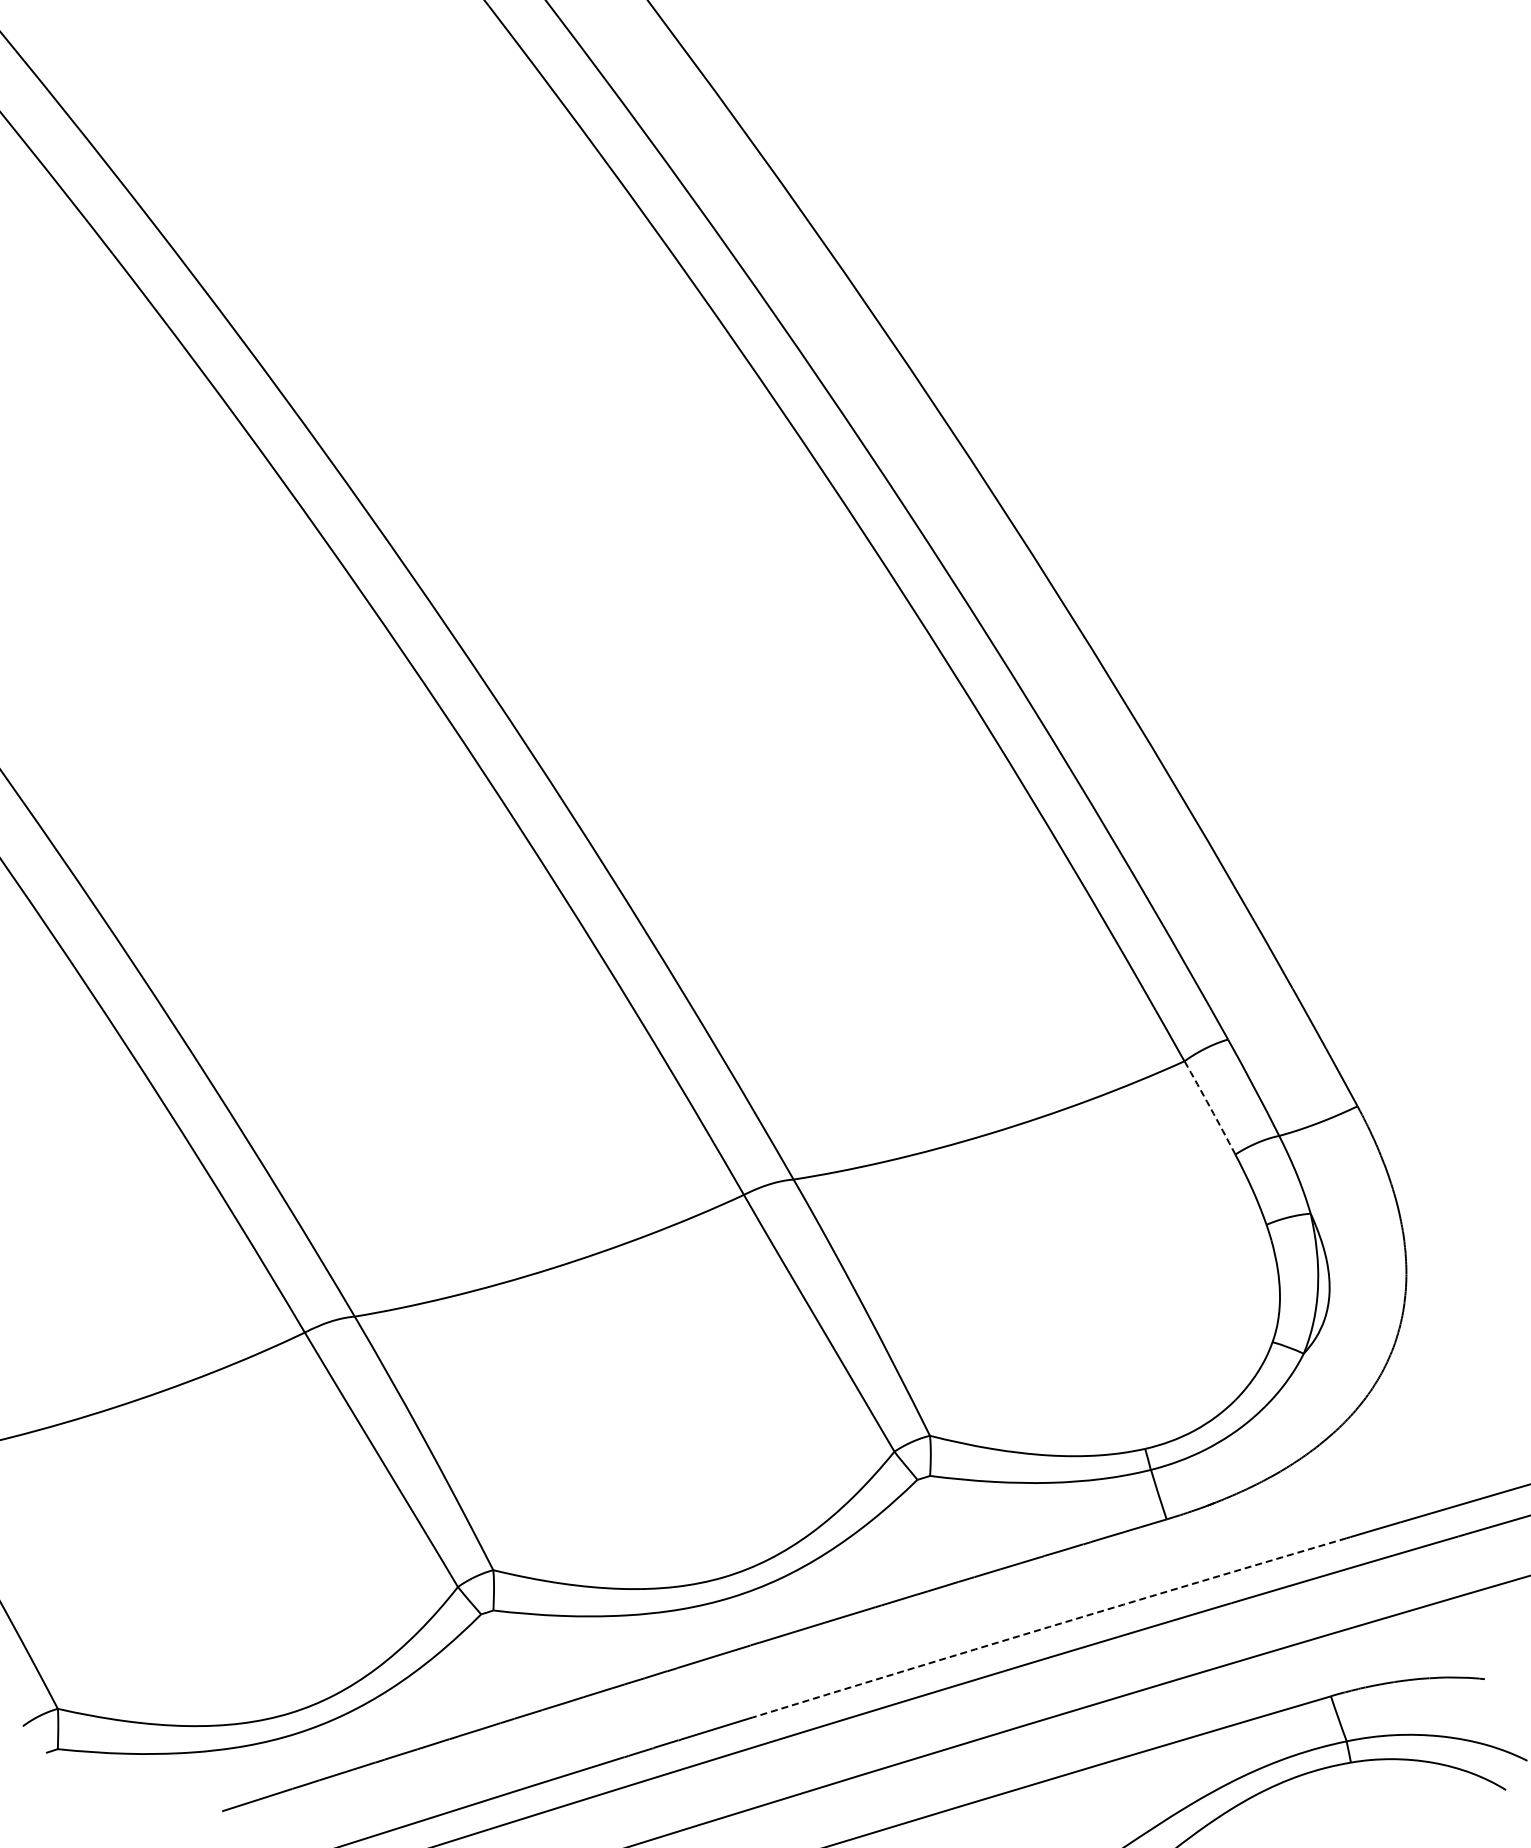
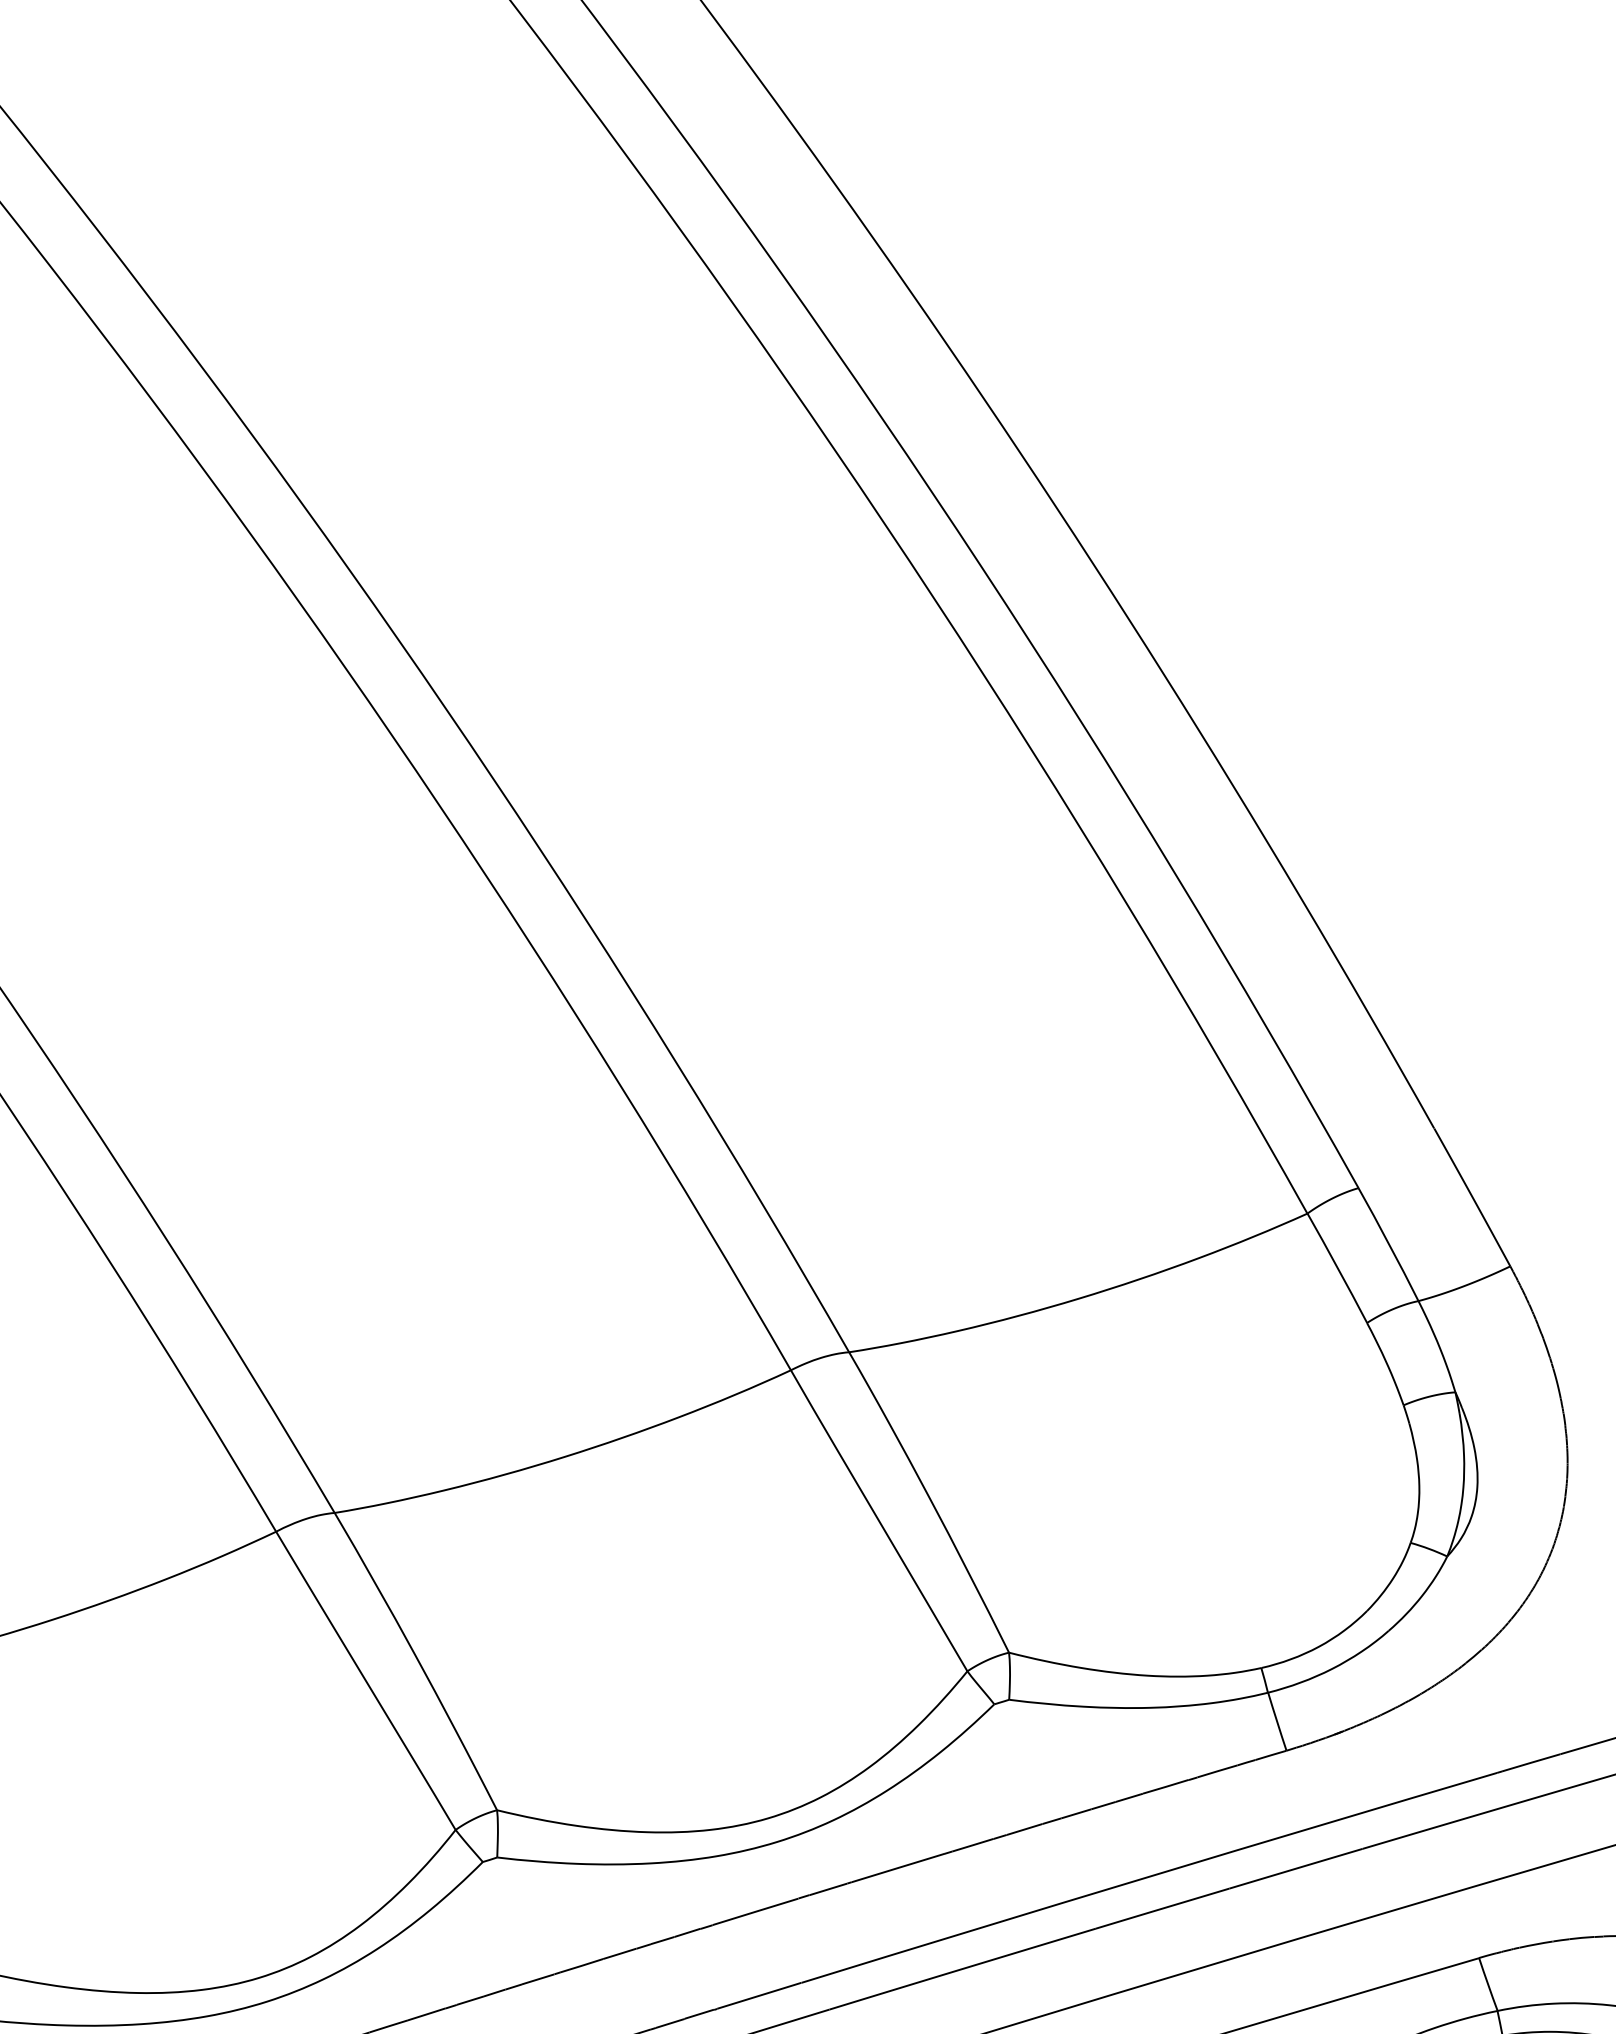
arc: (1210, 1107) -> (1337, 1267), dashed -> solid
arc: (1049, 1626) -> (1149, 1876), dashed -> solid

